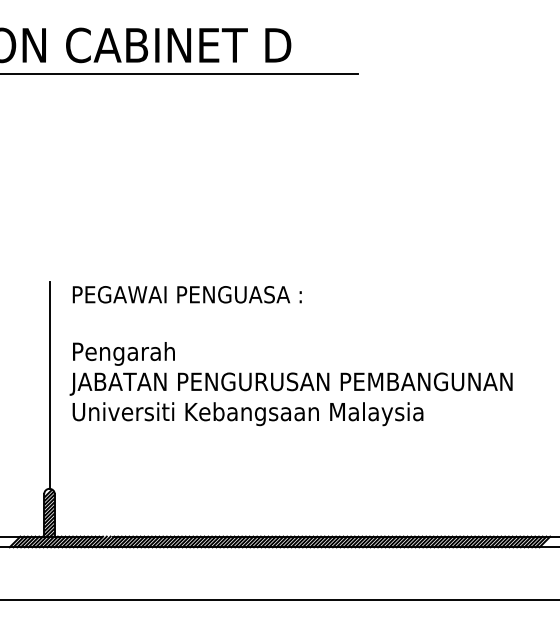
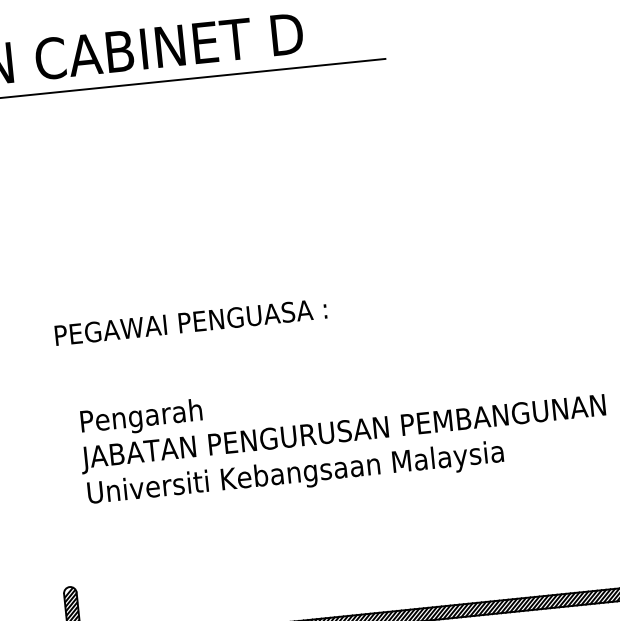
text: (186, 294) -> (189, 322), moved
line: (49, 384) -> (57, 463), removed

